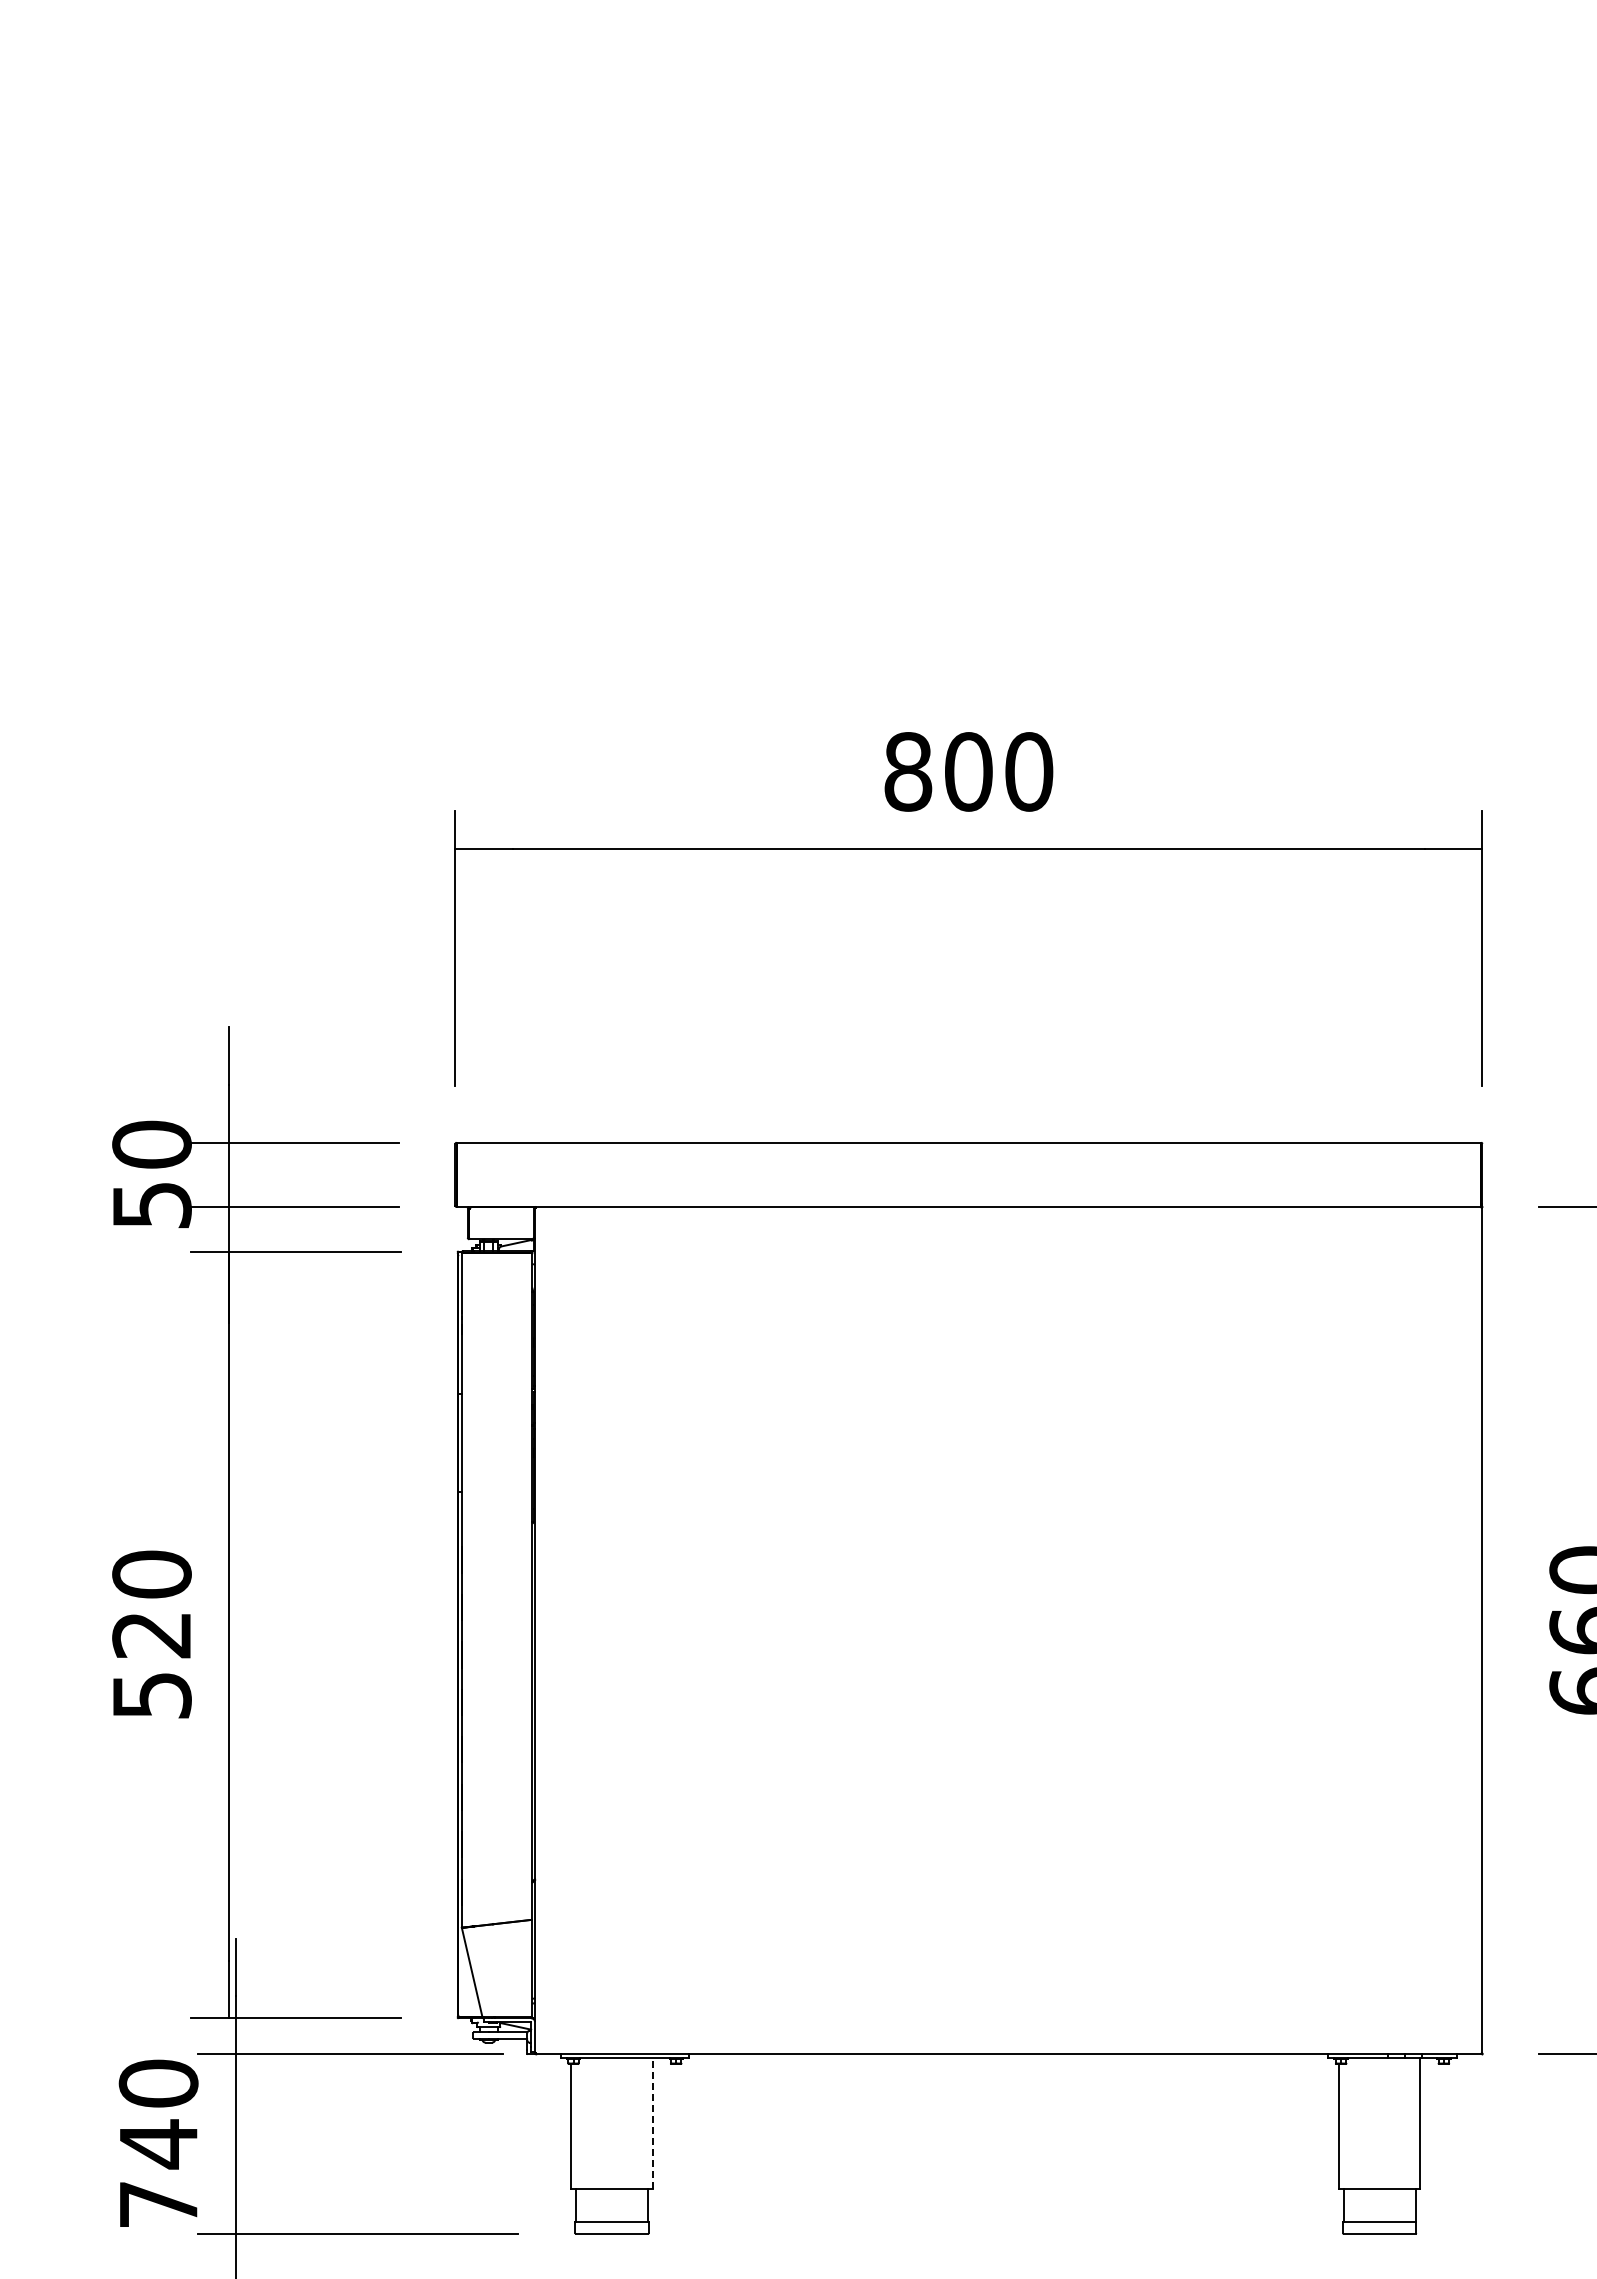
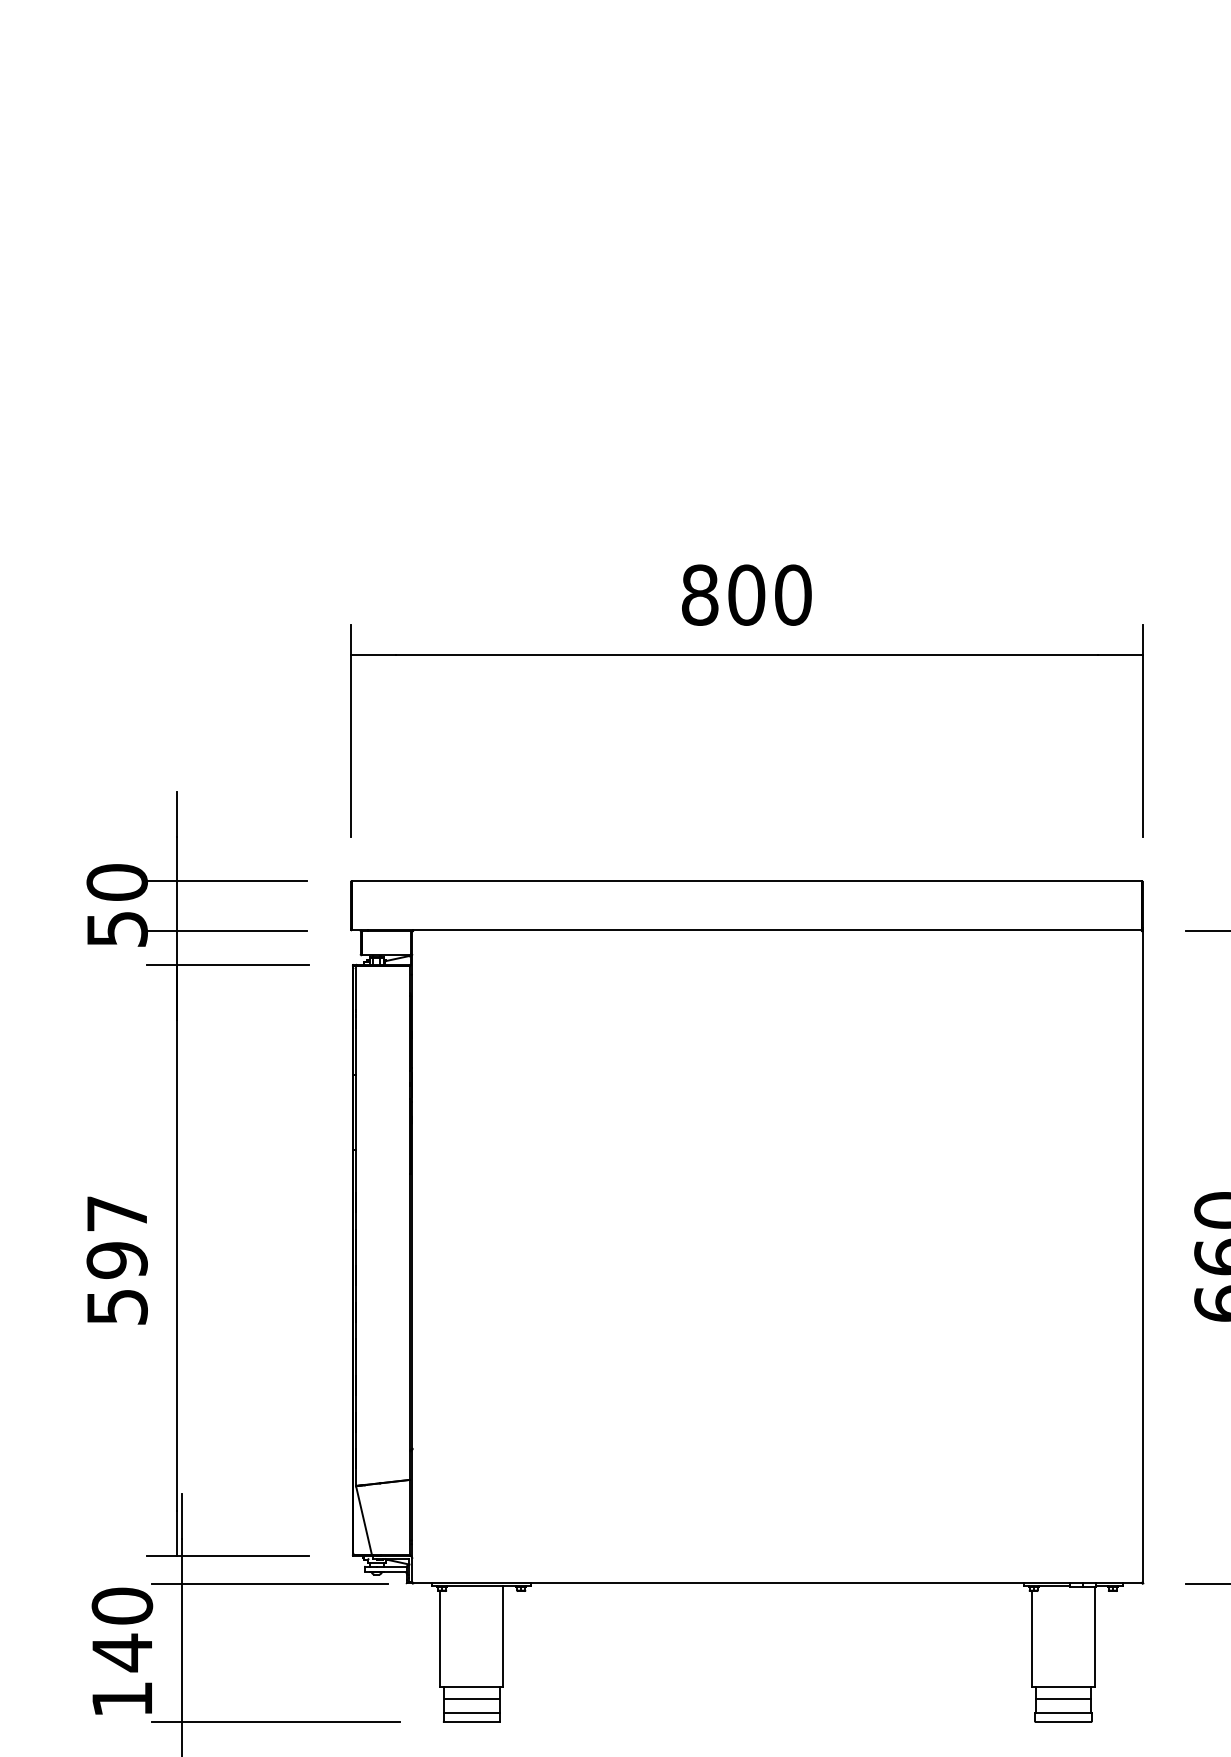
text: (151, 1604) -> (116, 1236), 520 -> 597
line: (652, 2123) -> (502, 1636), dashed -> solid
line: (611, 2203) -> (471, 1698), added
line: (1379, 2203) -> (1063, 1698), added
text: (158, 2204) -> (122, 1699), 740 -> 140

